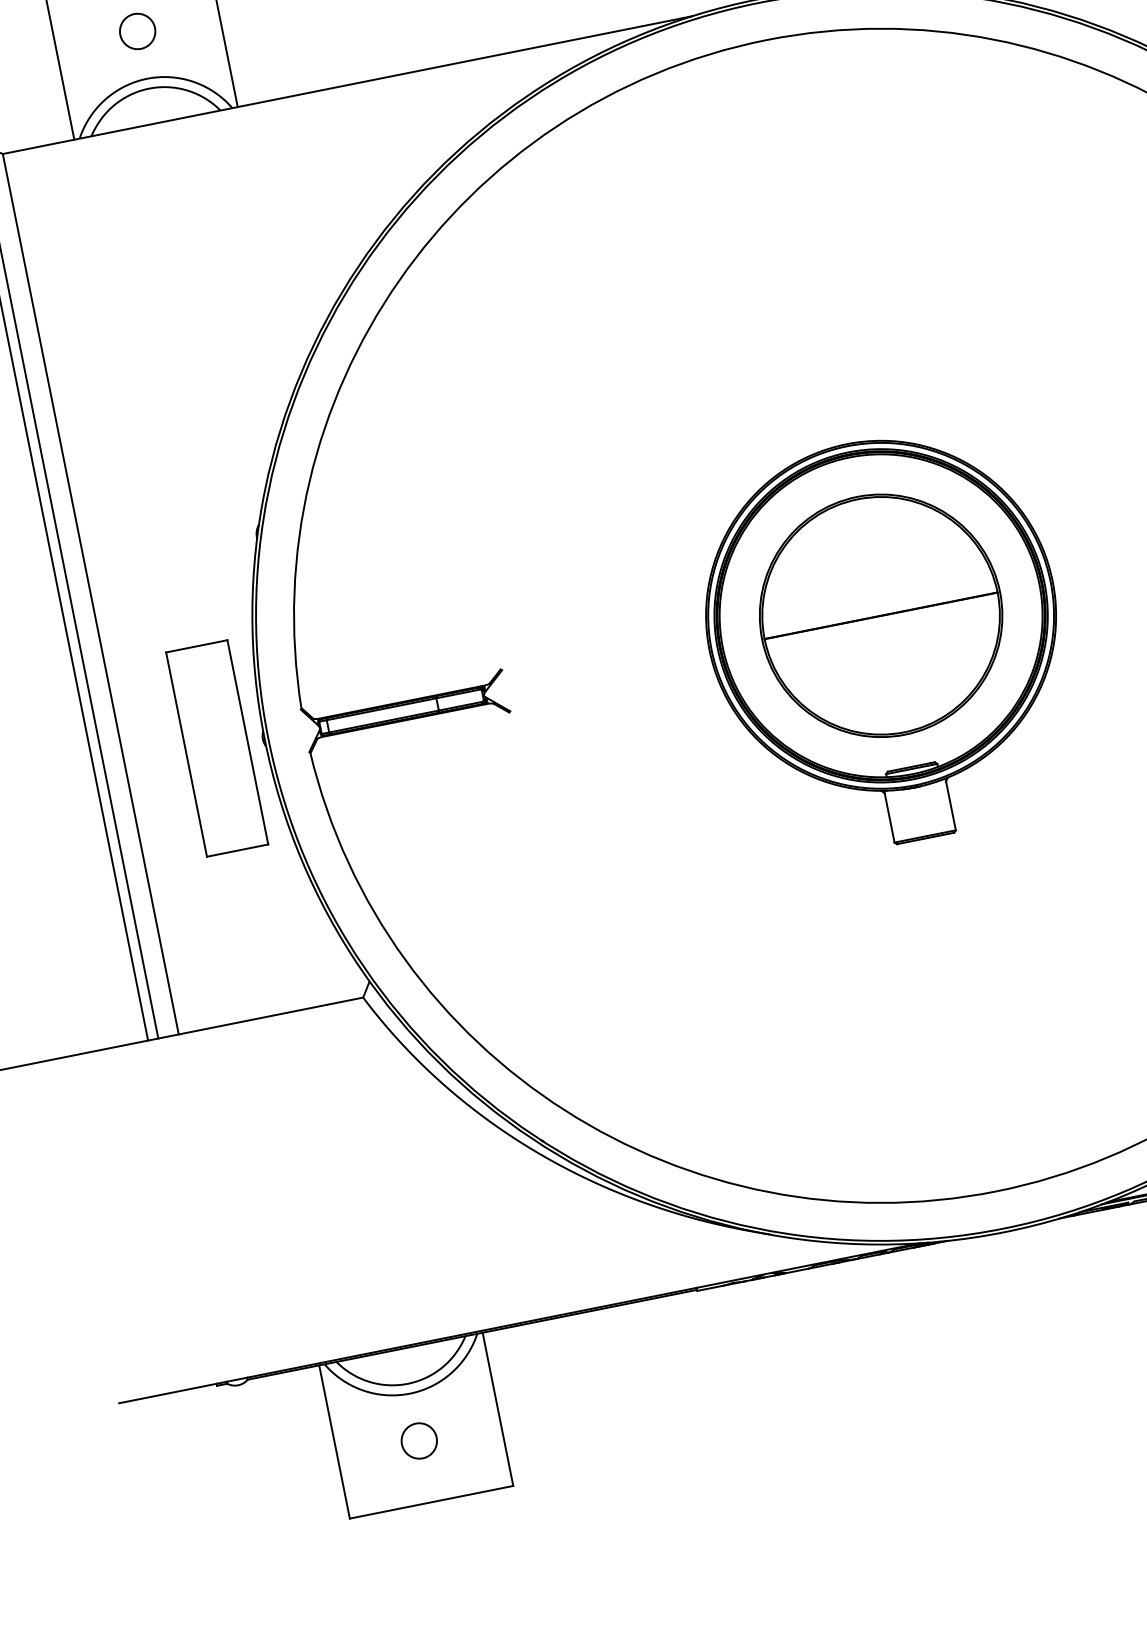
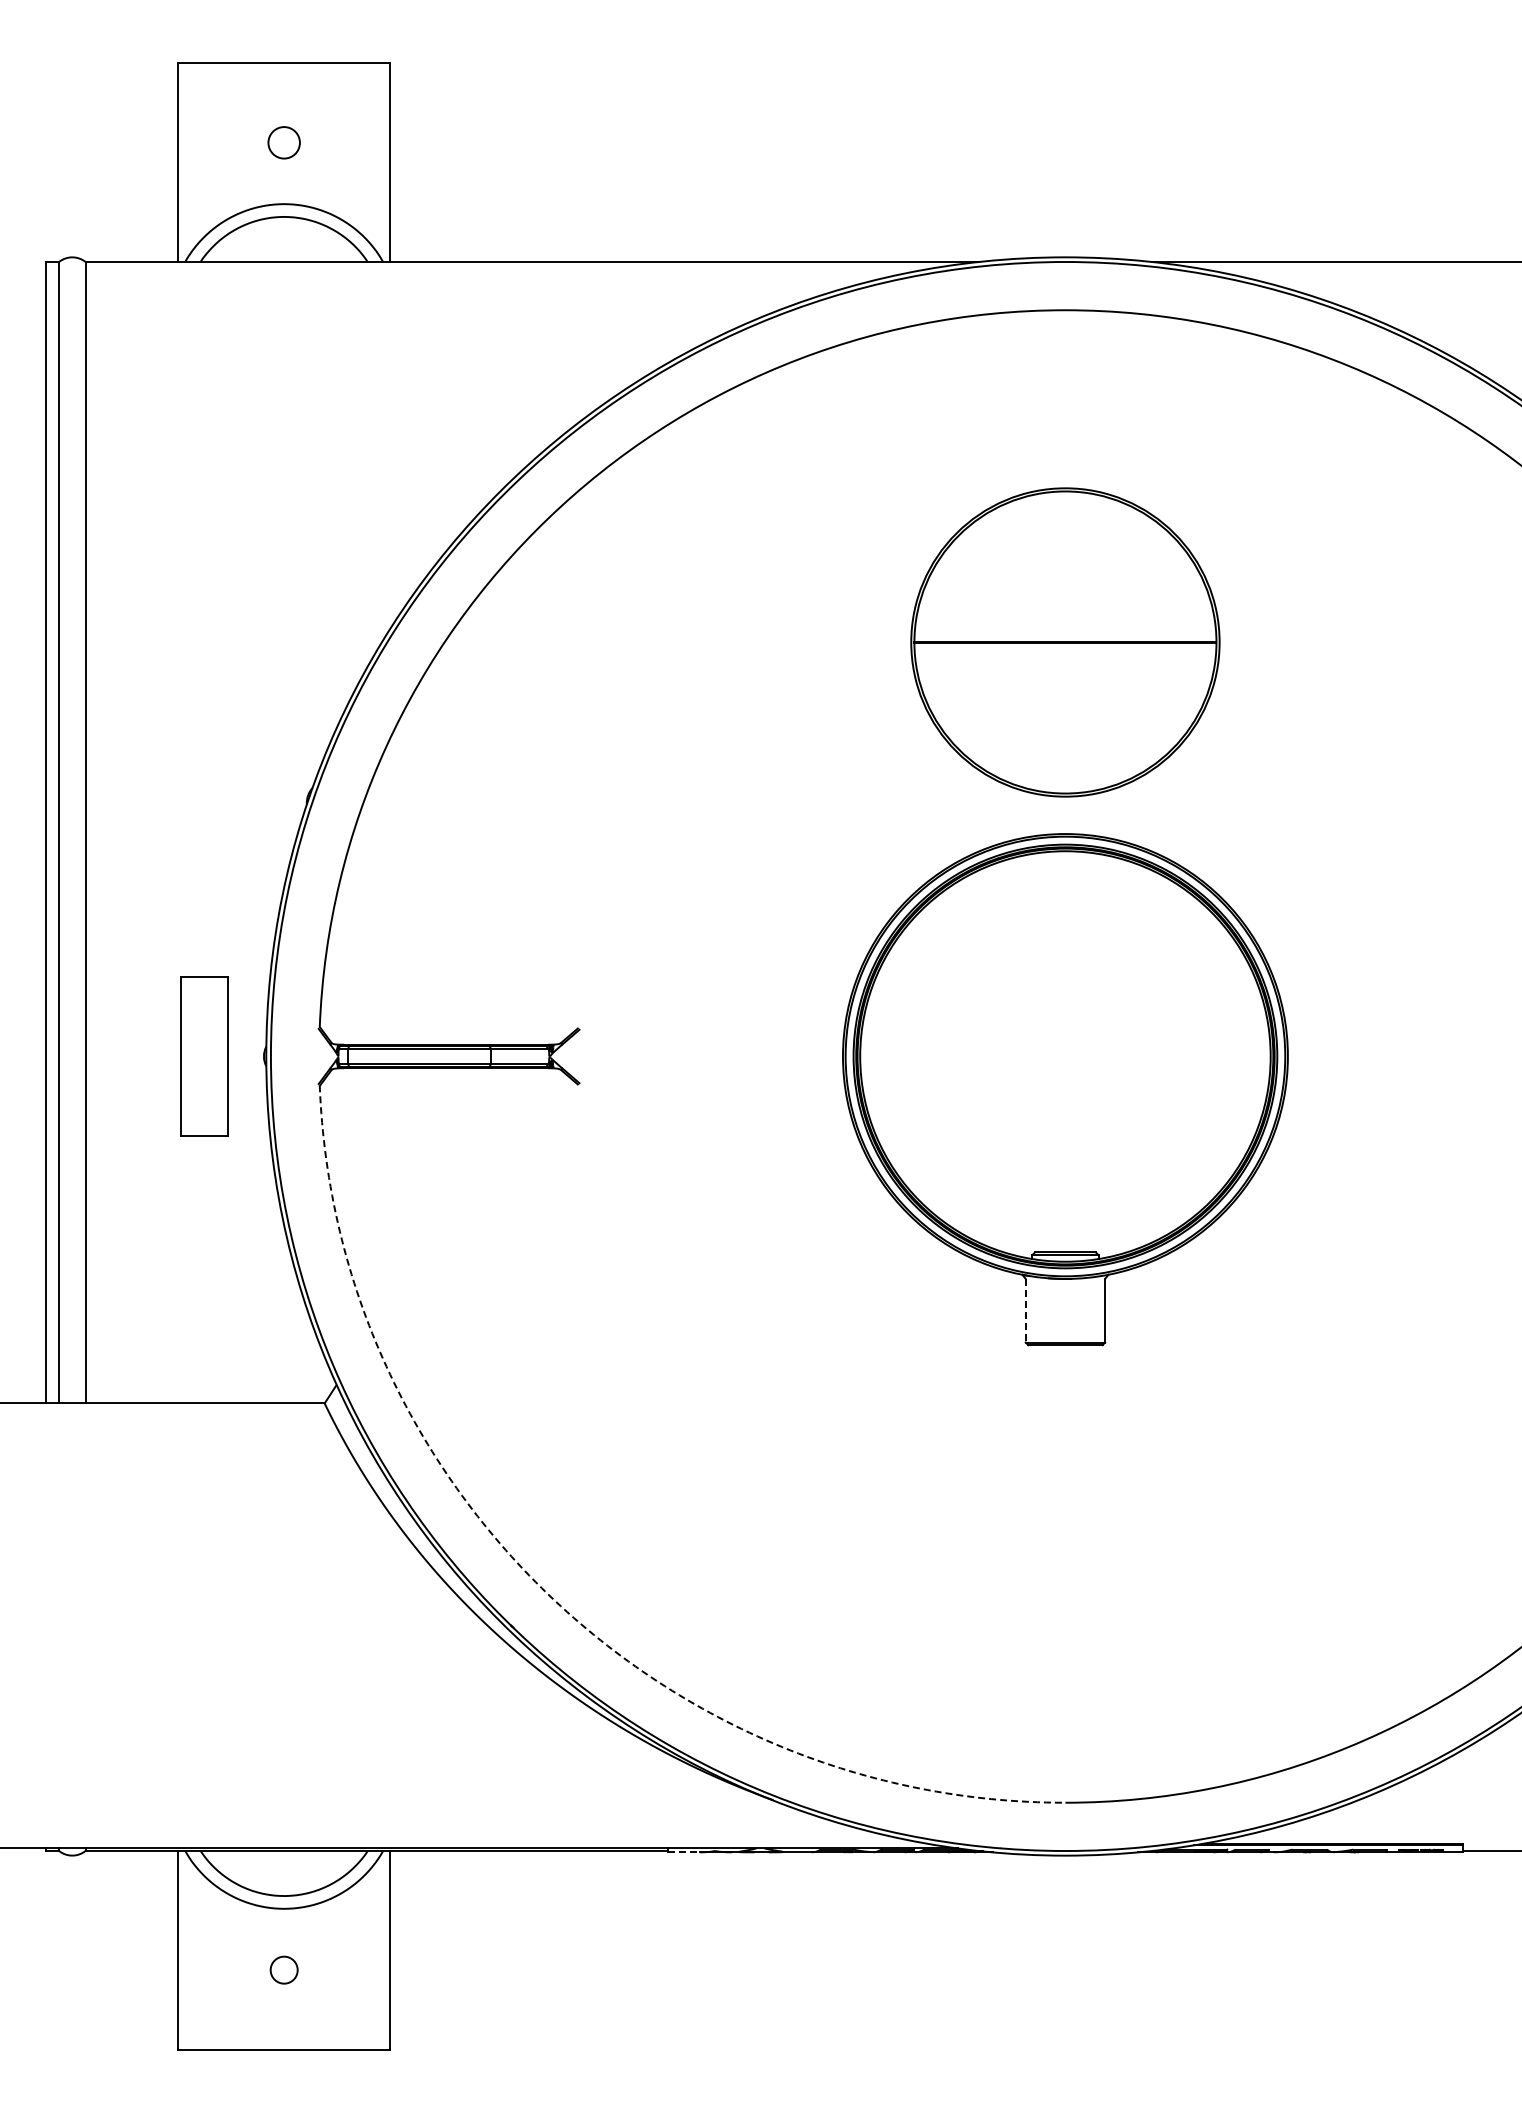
circle: (137, 31) -> (283, 142), size x0.7
part: (881, 615) -> (1065, 642), moved
part: (217, 748) -> (204, 1056), size x0.6
line: (889, 817) -> (1025, 1310), solid -> dashed
arc: (565, 1110) -> (548, 1594), solid -> dashed
line: (709, 1288) -> (684, 1852), solid -> dashed
circle: (418, 1440) -> (283, 1969), size x0.6

